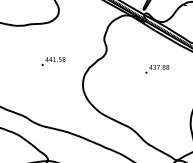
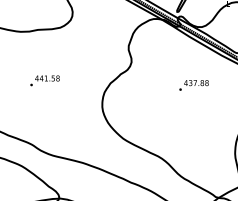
text: (53, 61) -> (44, 80), moved

